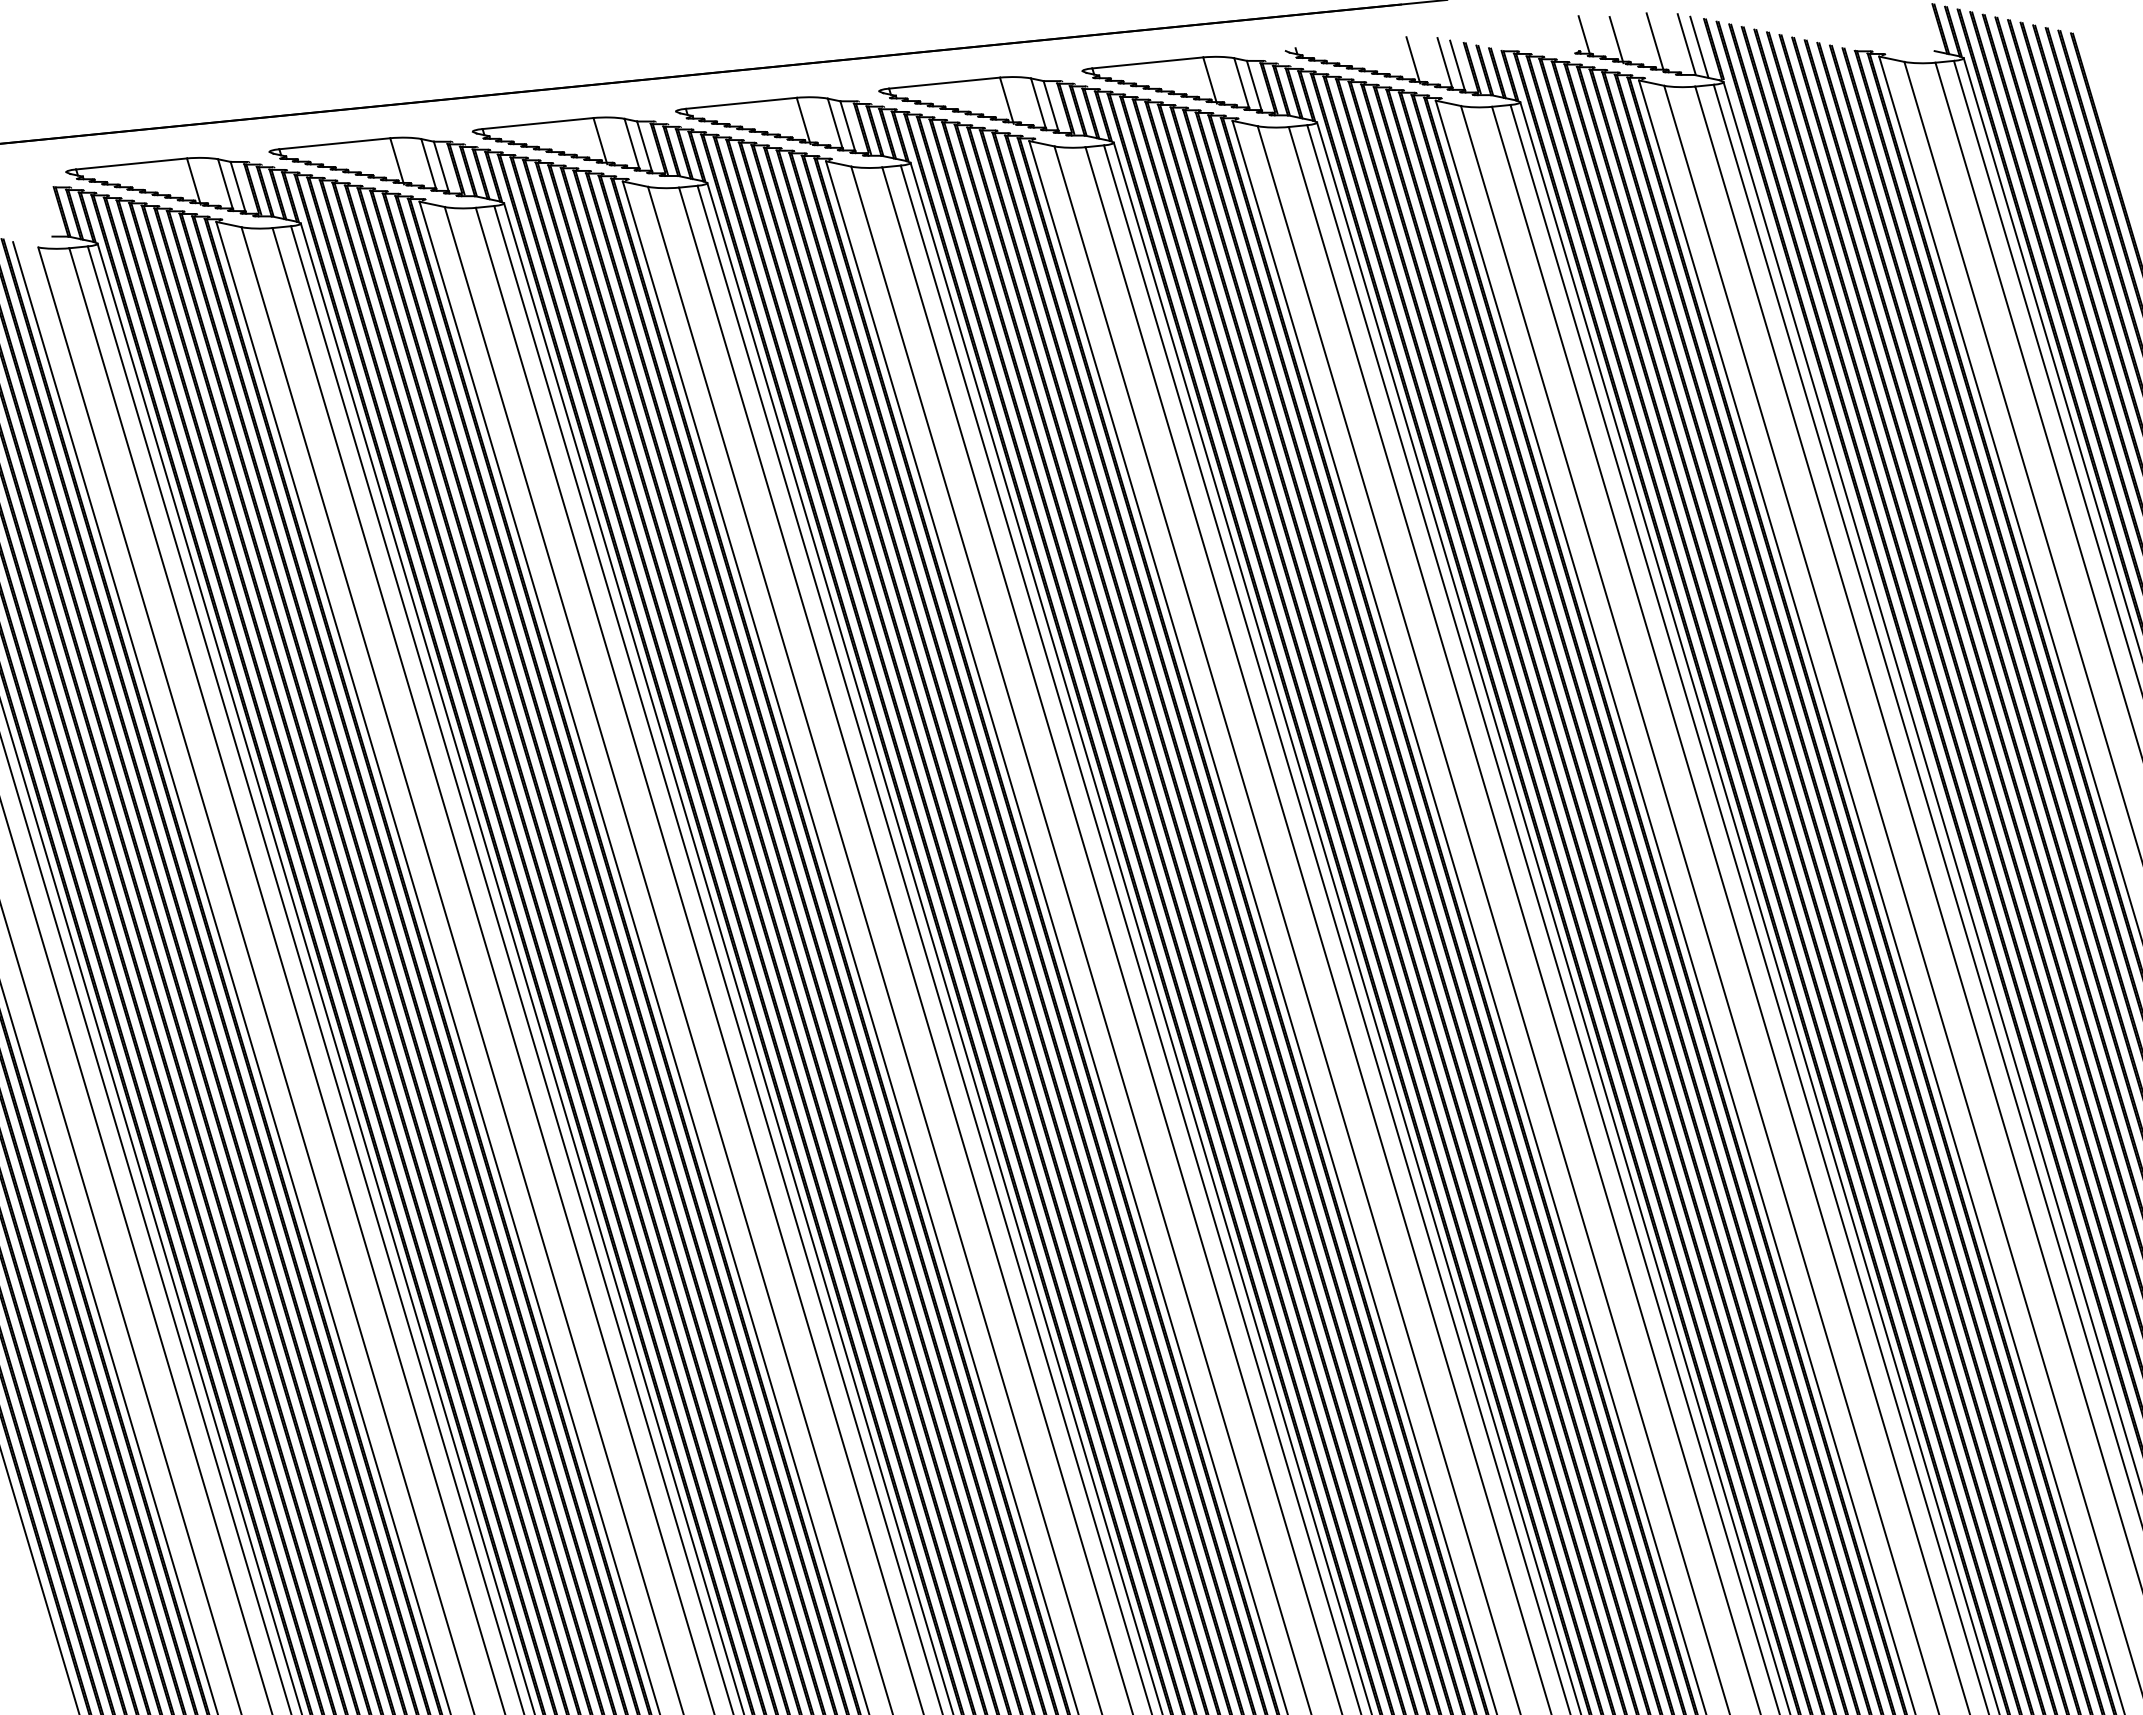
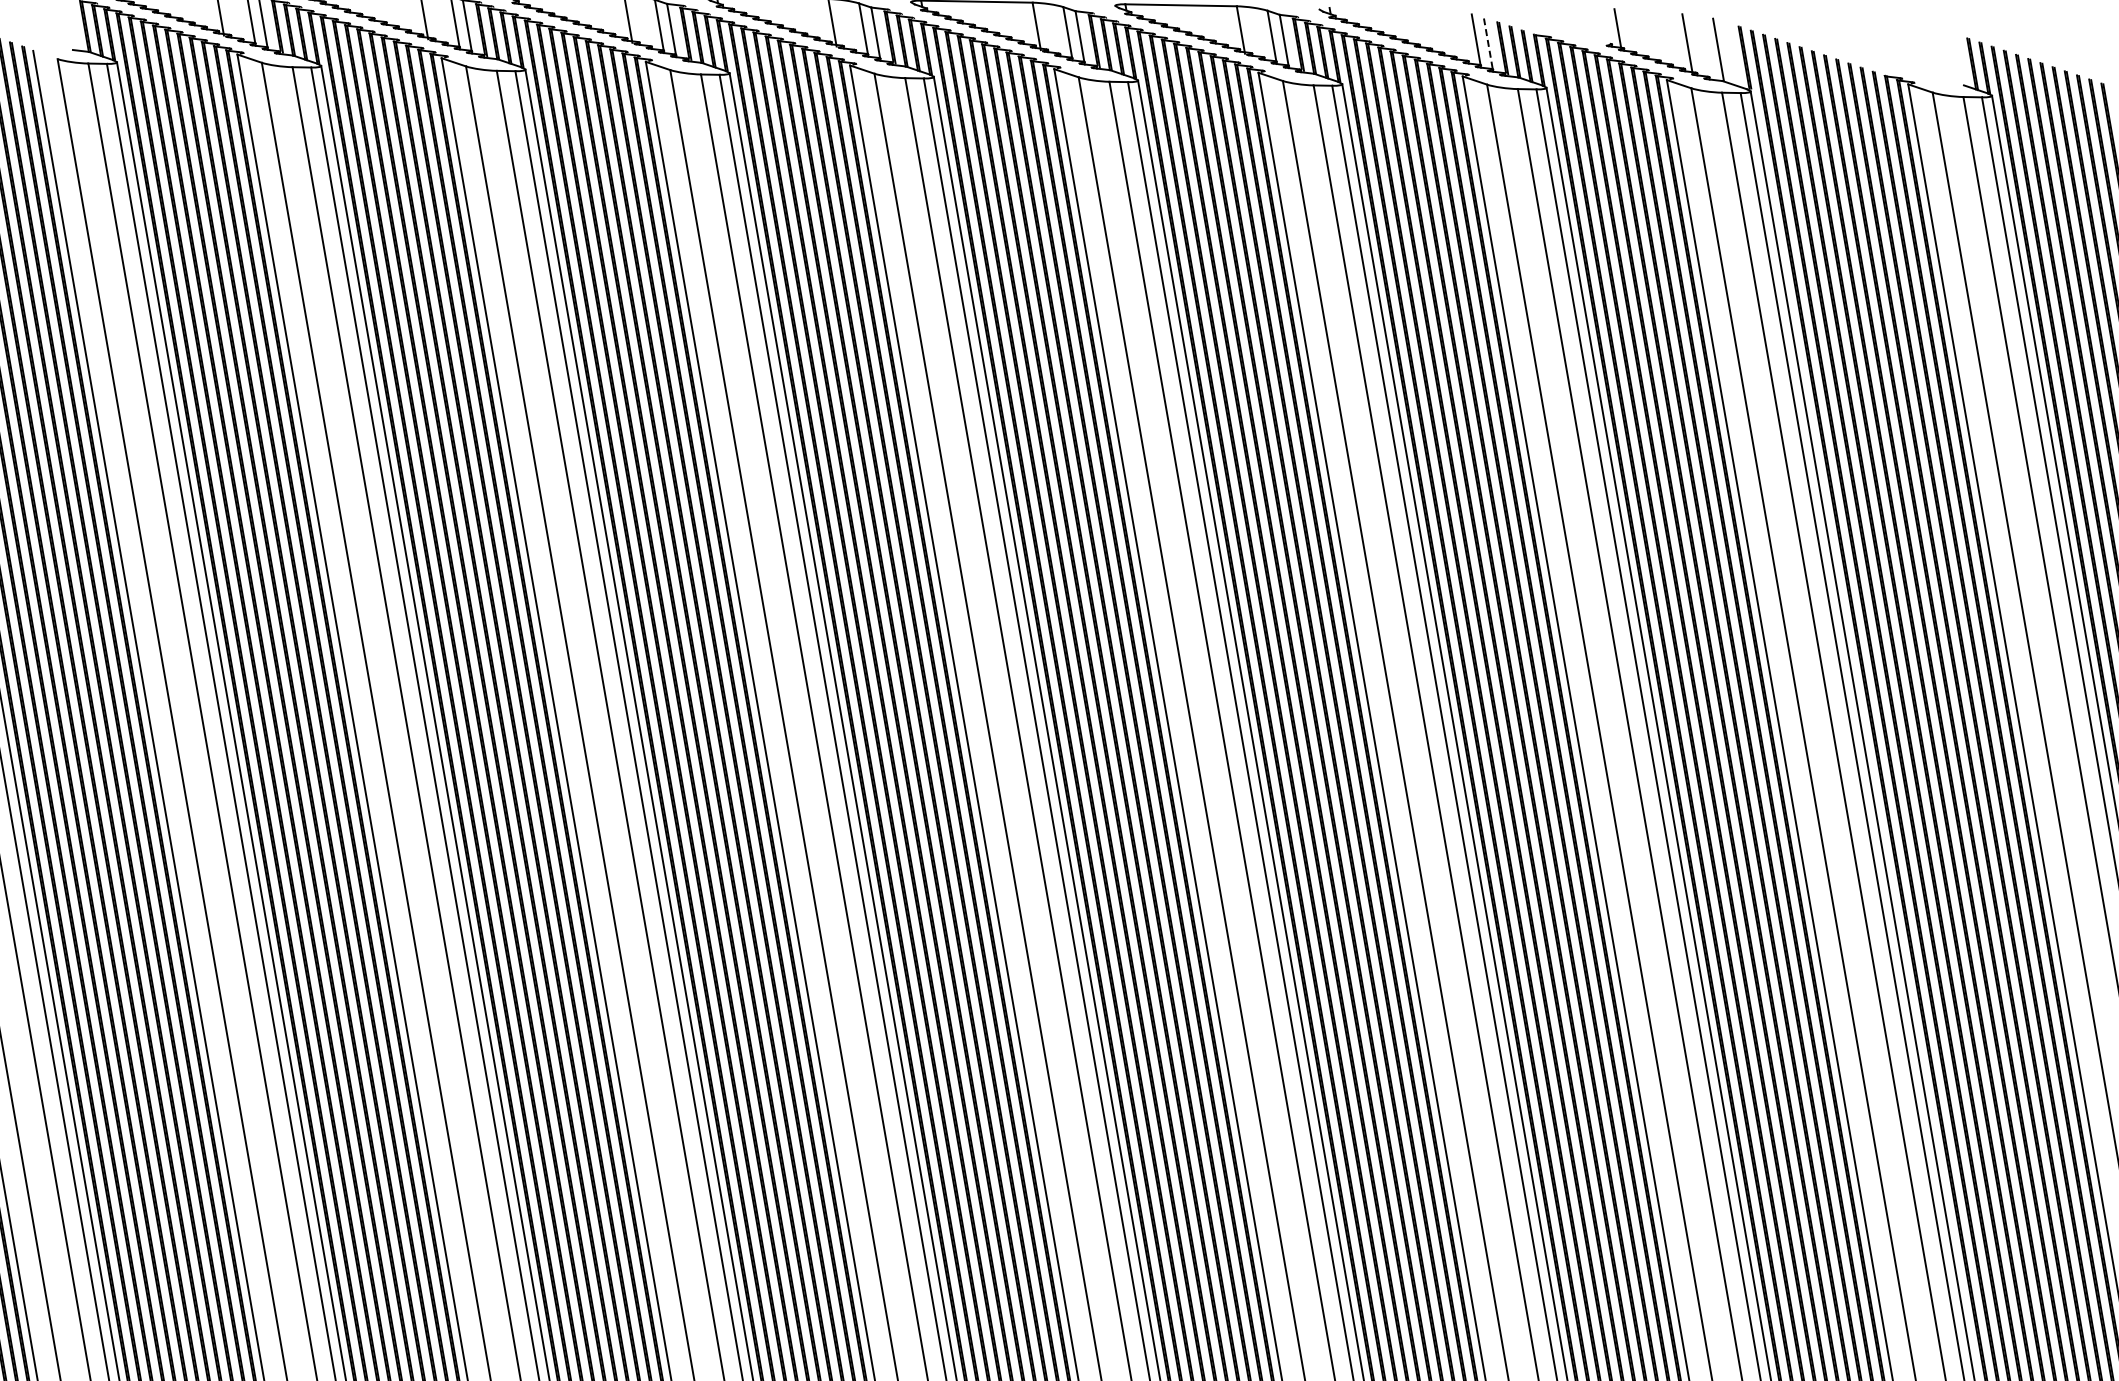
line: (1616, 40) -> (1649, 37), removed
line: (1699, 46) -> (1730, 53), removed
line: (1413, 60) -> (1445, 33), removed
line: (1457, 64) -> (1488, 43), solid -> dashed

